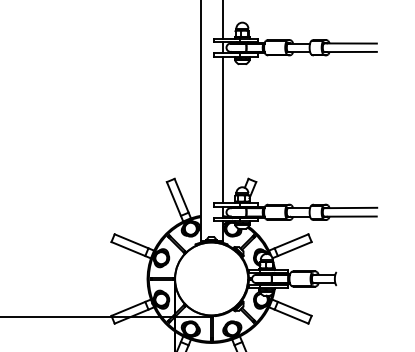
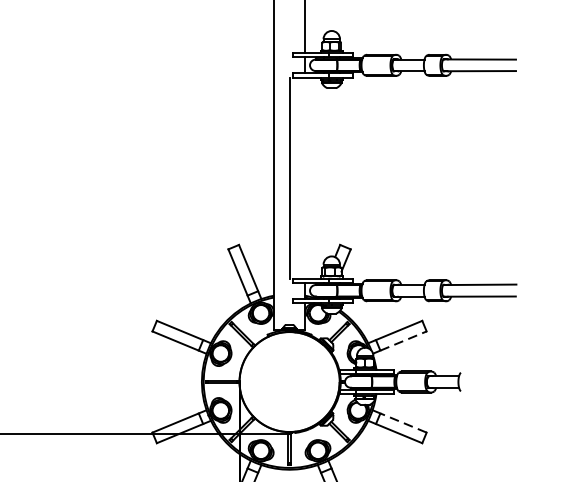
line: (222, 129) -> (289, 177), moved
line: (295, 248) -> (404, 340), solid -> dashed
line: (294, 308) -> (403, 422), solid -> dashed

